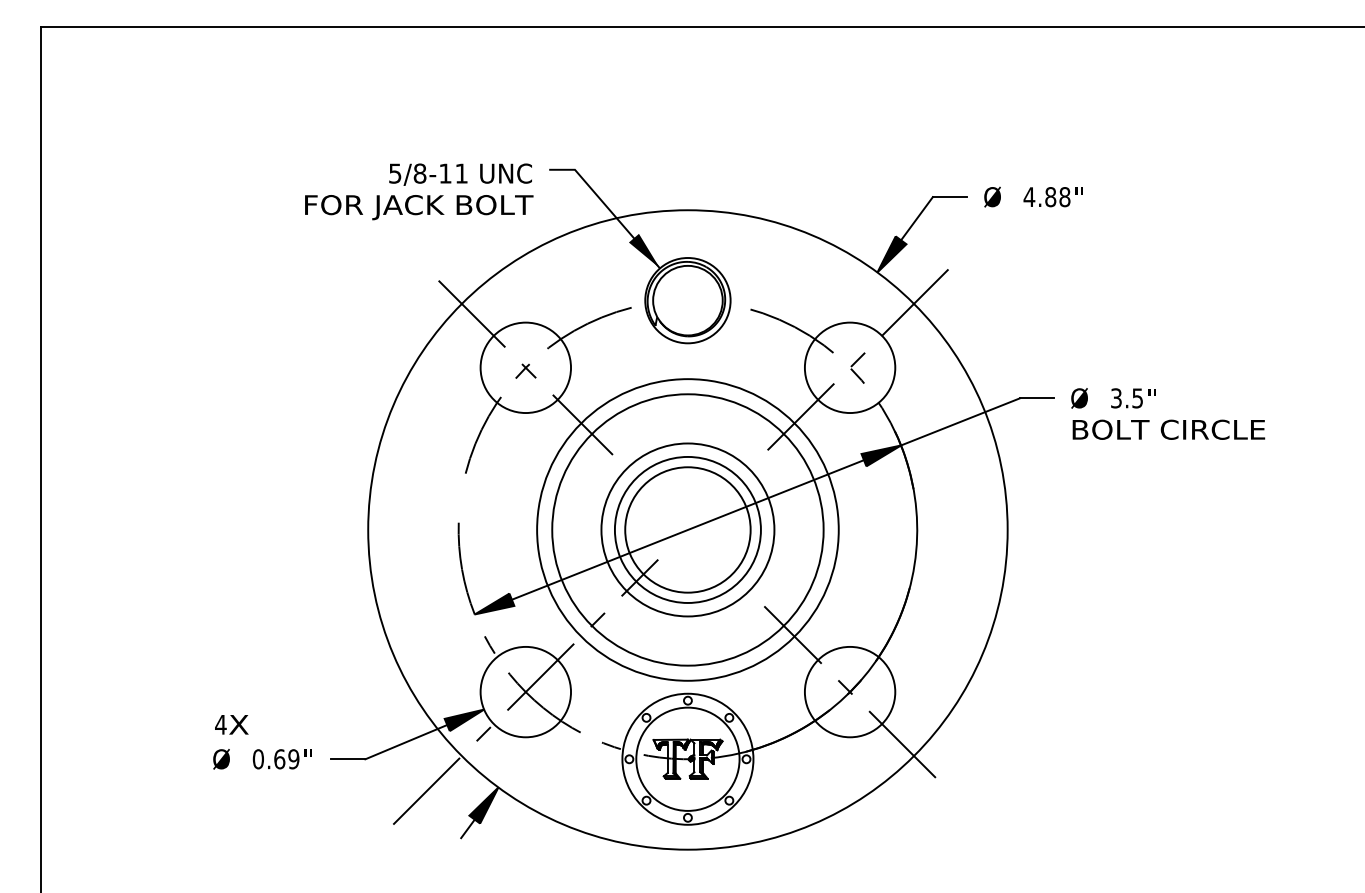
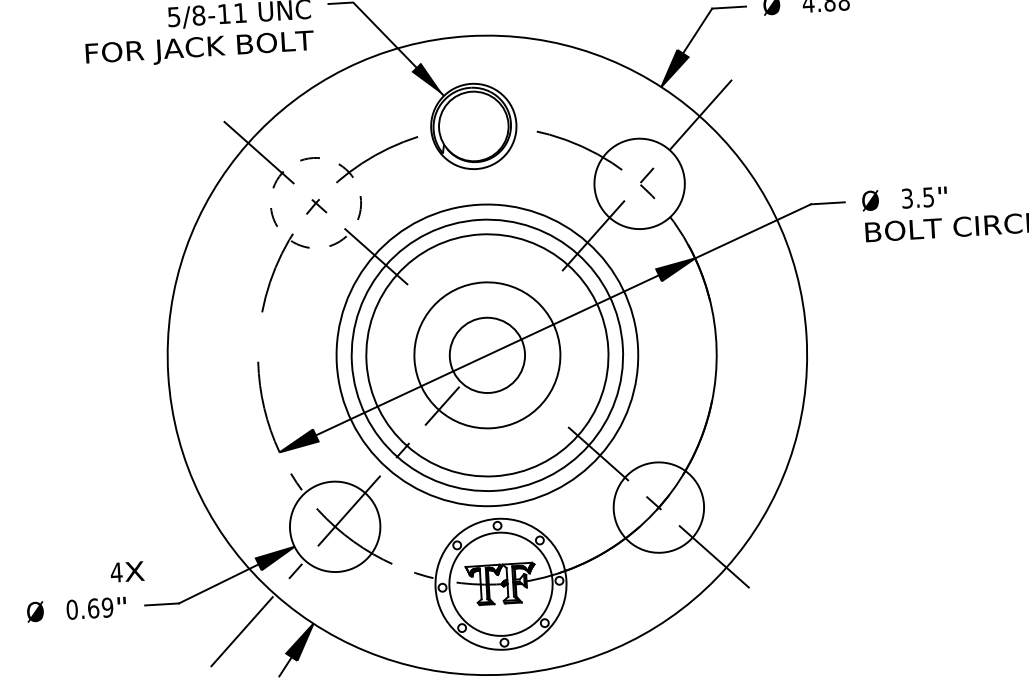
circle: (525, 367) -> (315, 202), solid -> dashed
circle: (687, 529) -> (486, 354), size x0.6
circle: (687, 529) -> (486, 354), size x1.4
text: (231, 724) -> (127, 571), moved

